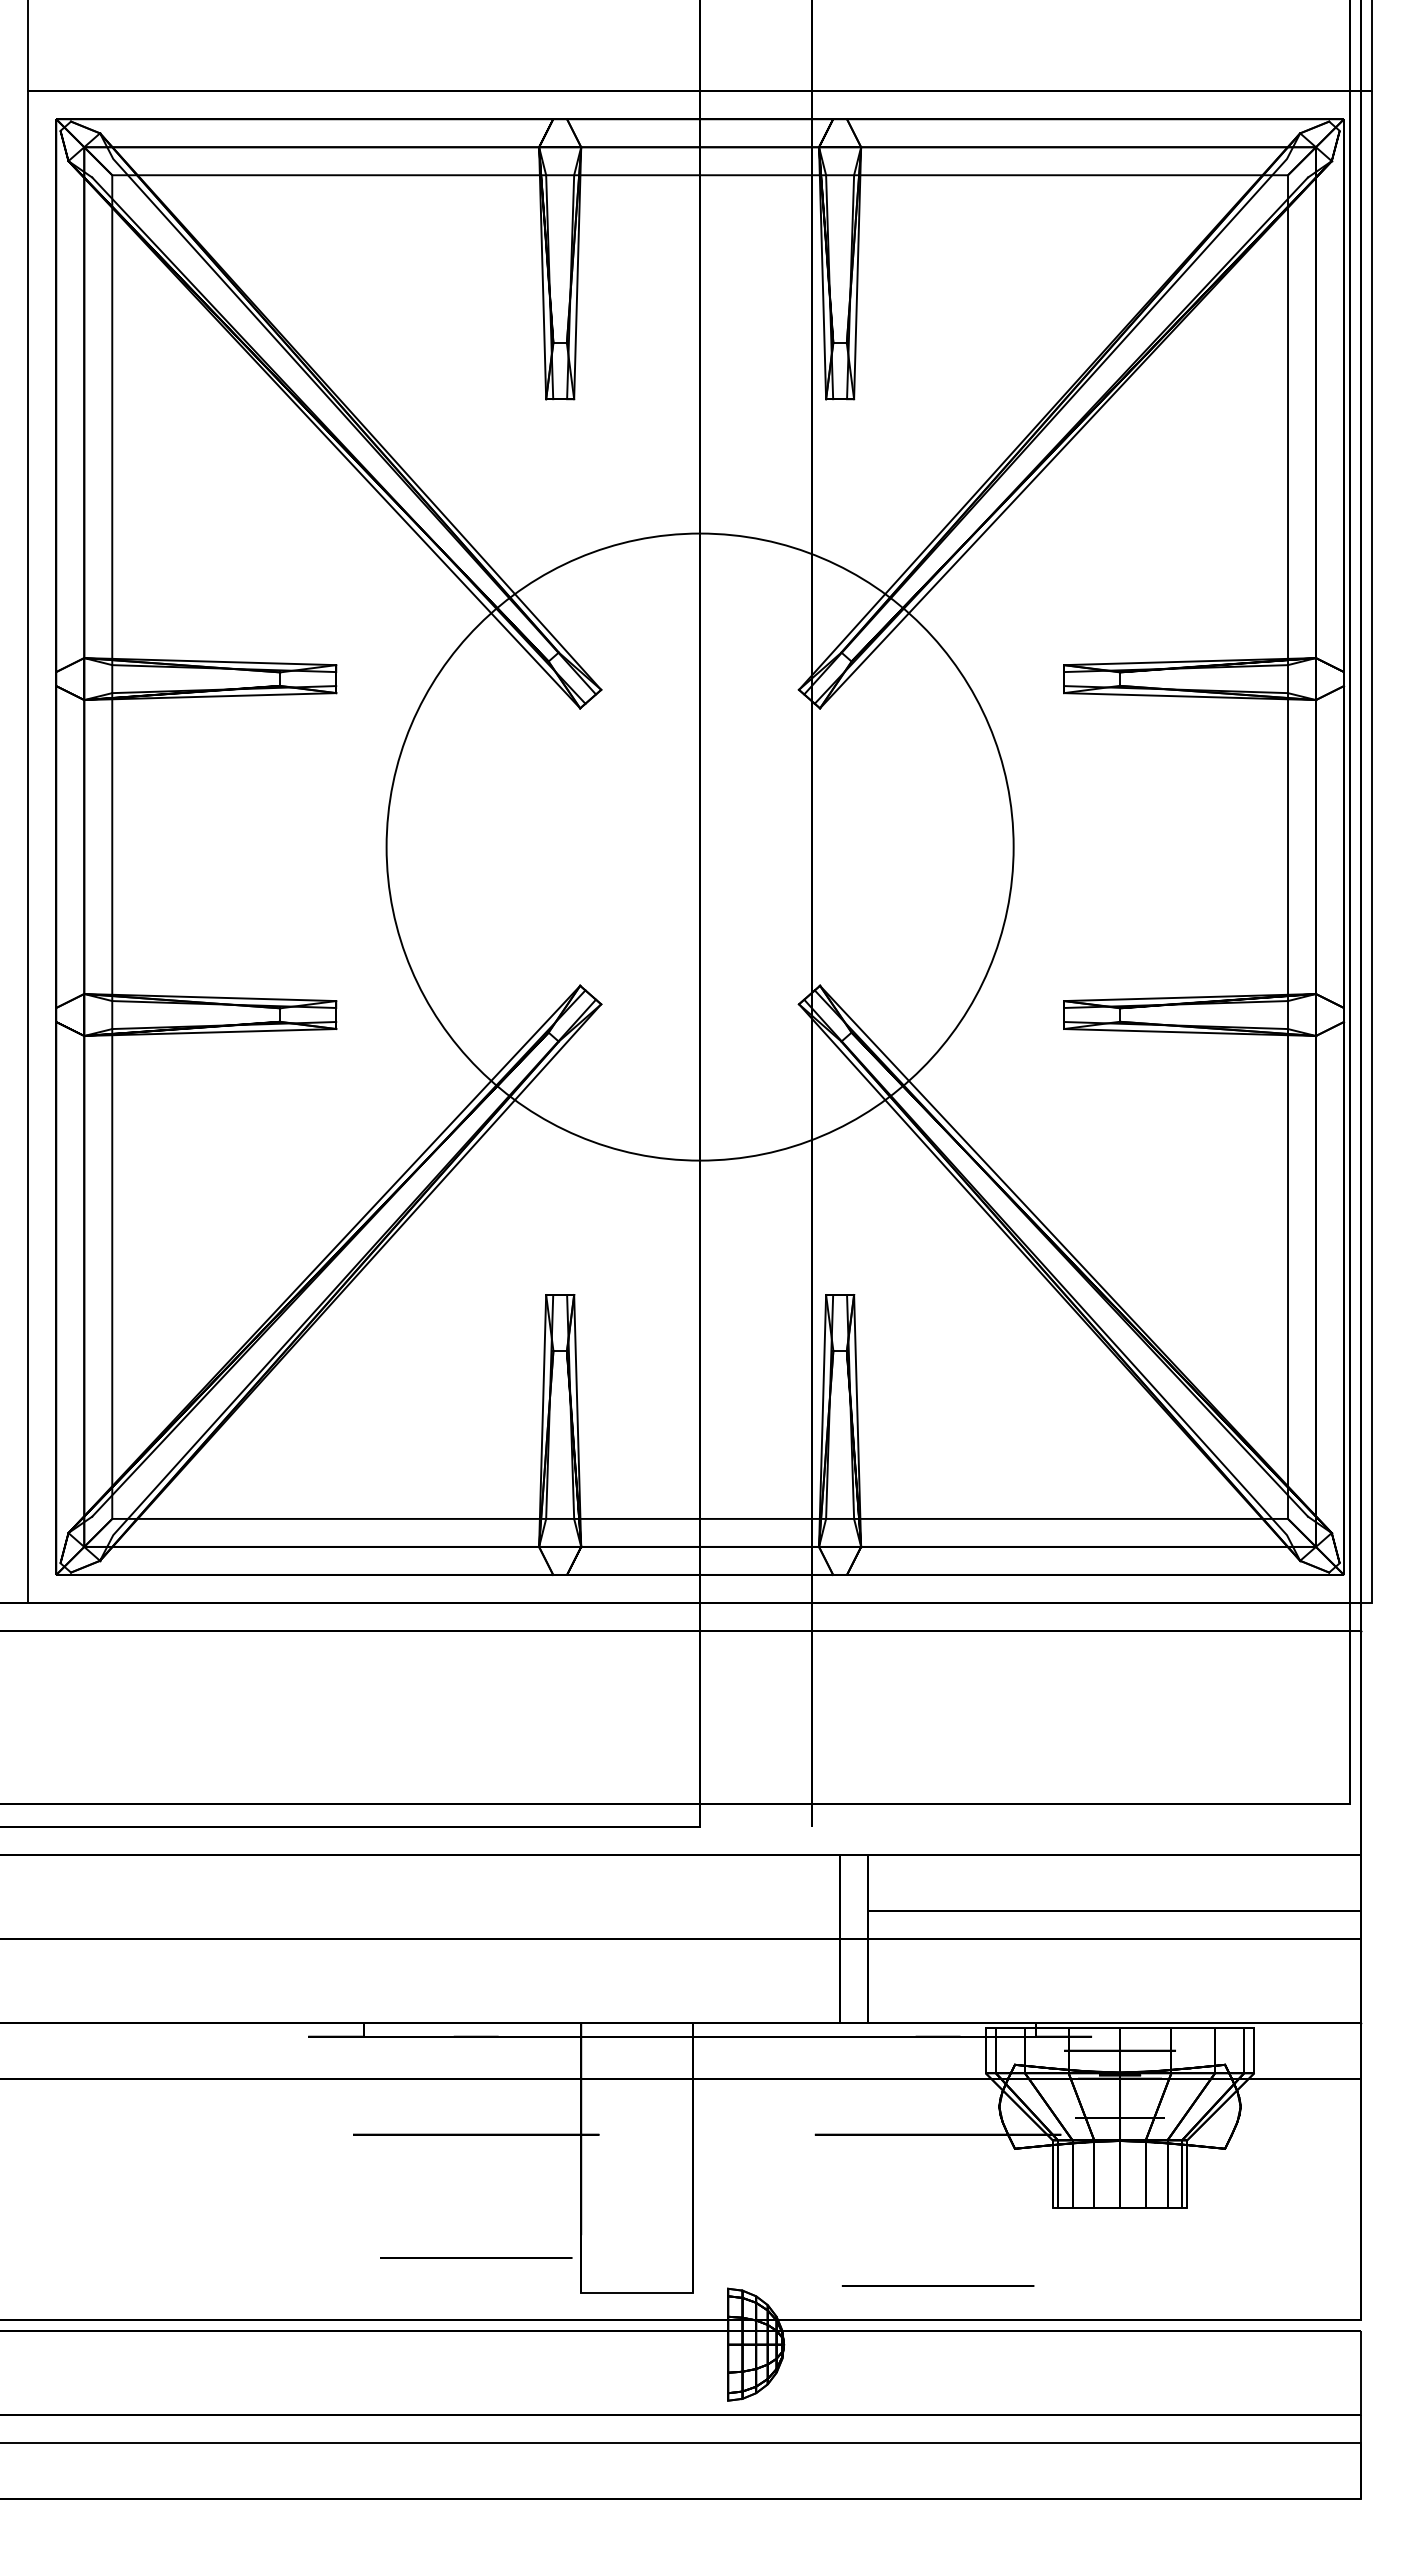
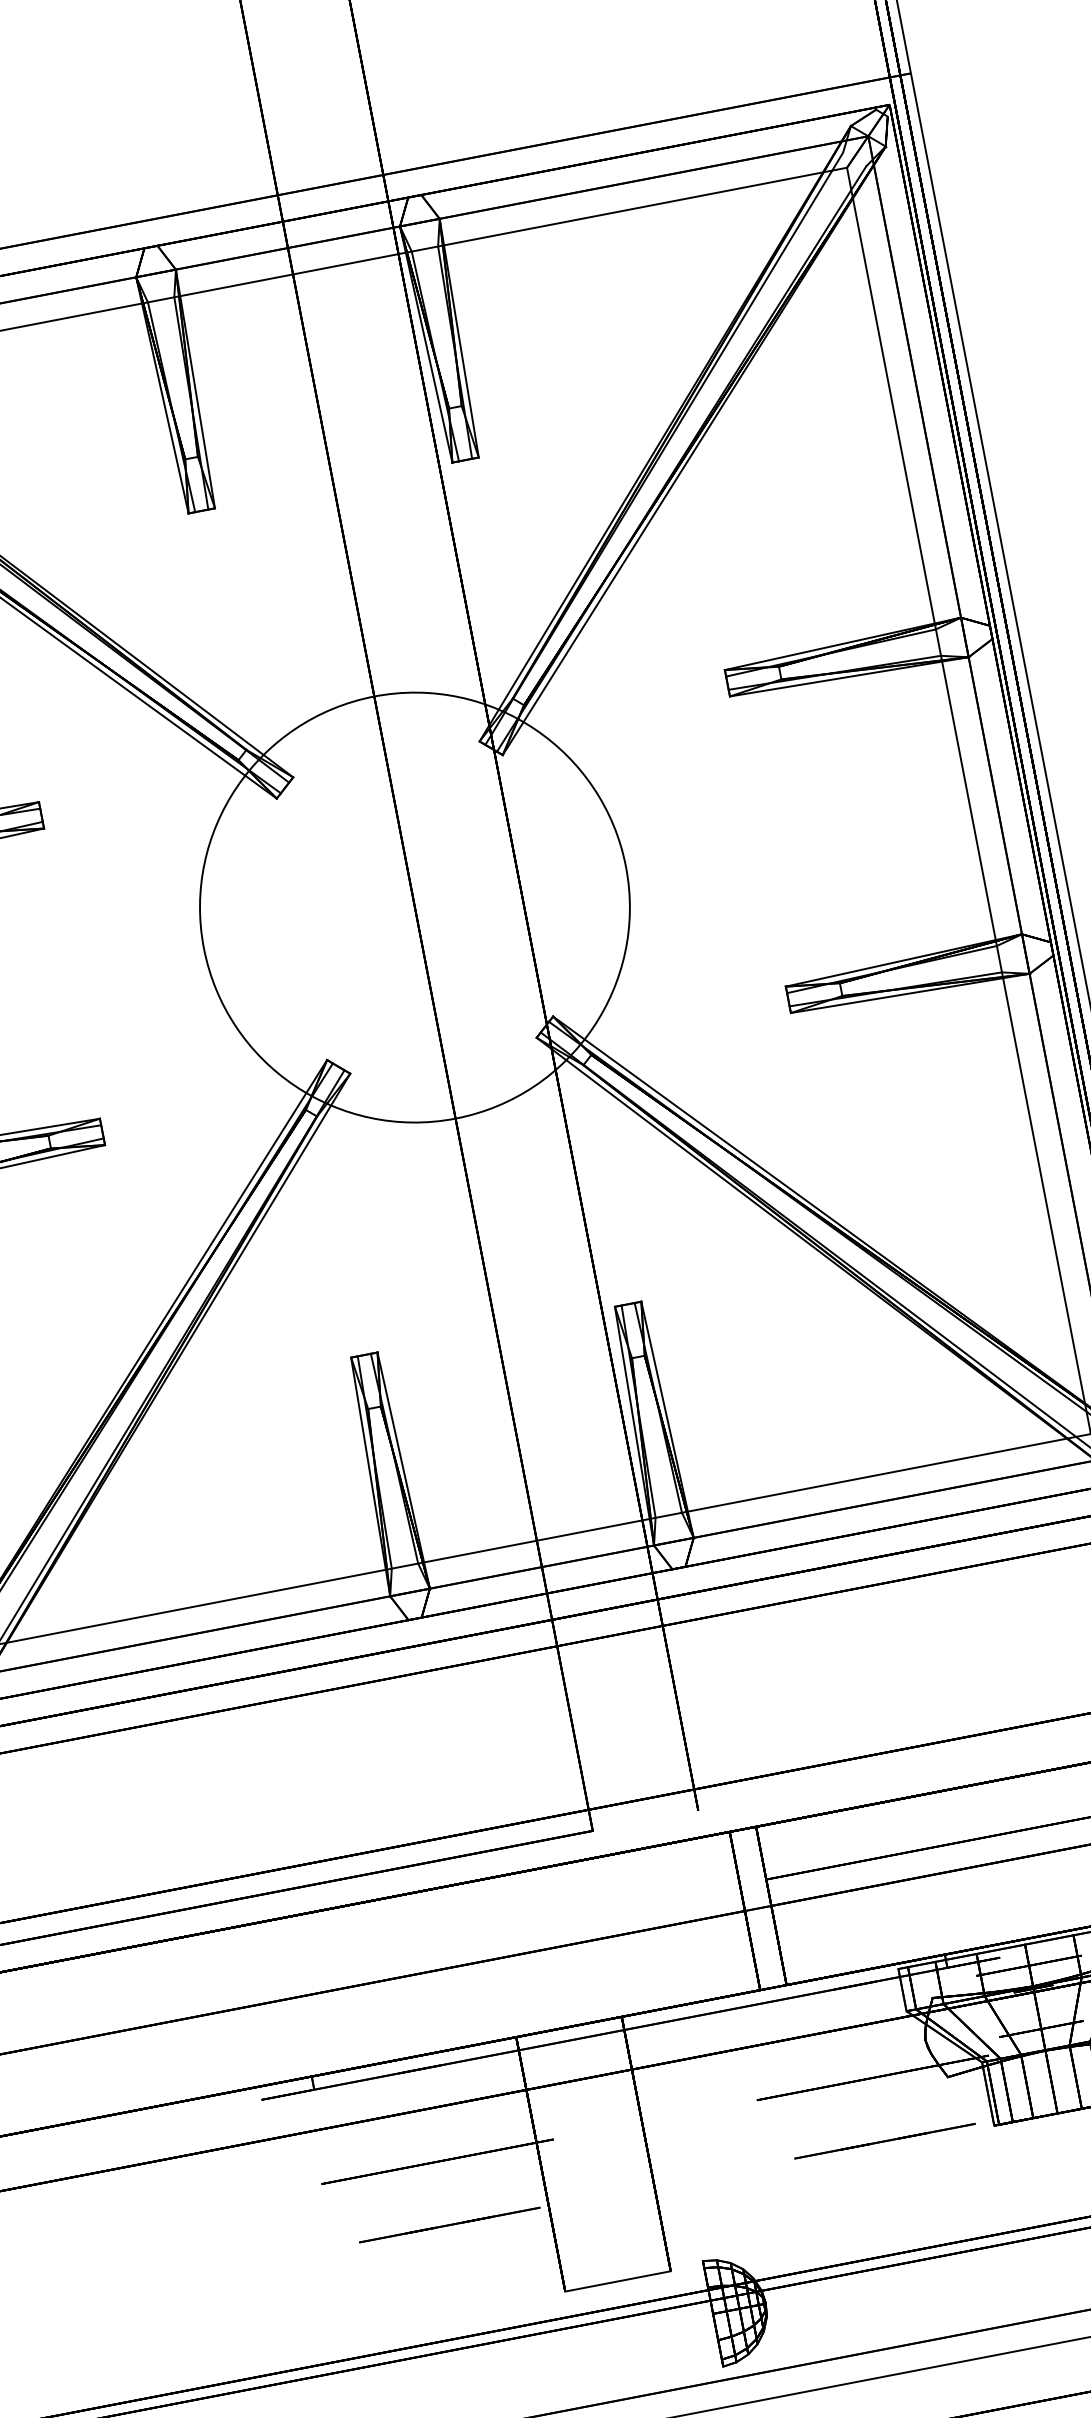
circle: (700, 847) -> (415, 907), size x0.71
line: (476, 2257) -> (450, 2224), moved
line: (937, 2285) -> (884, 2140), moved

